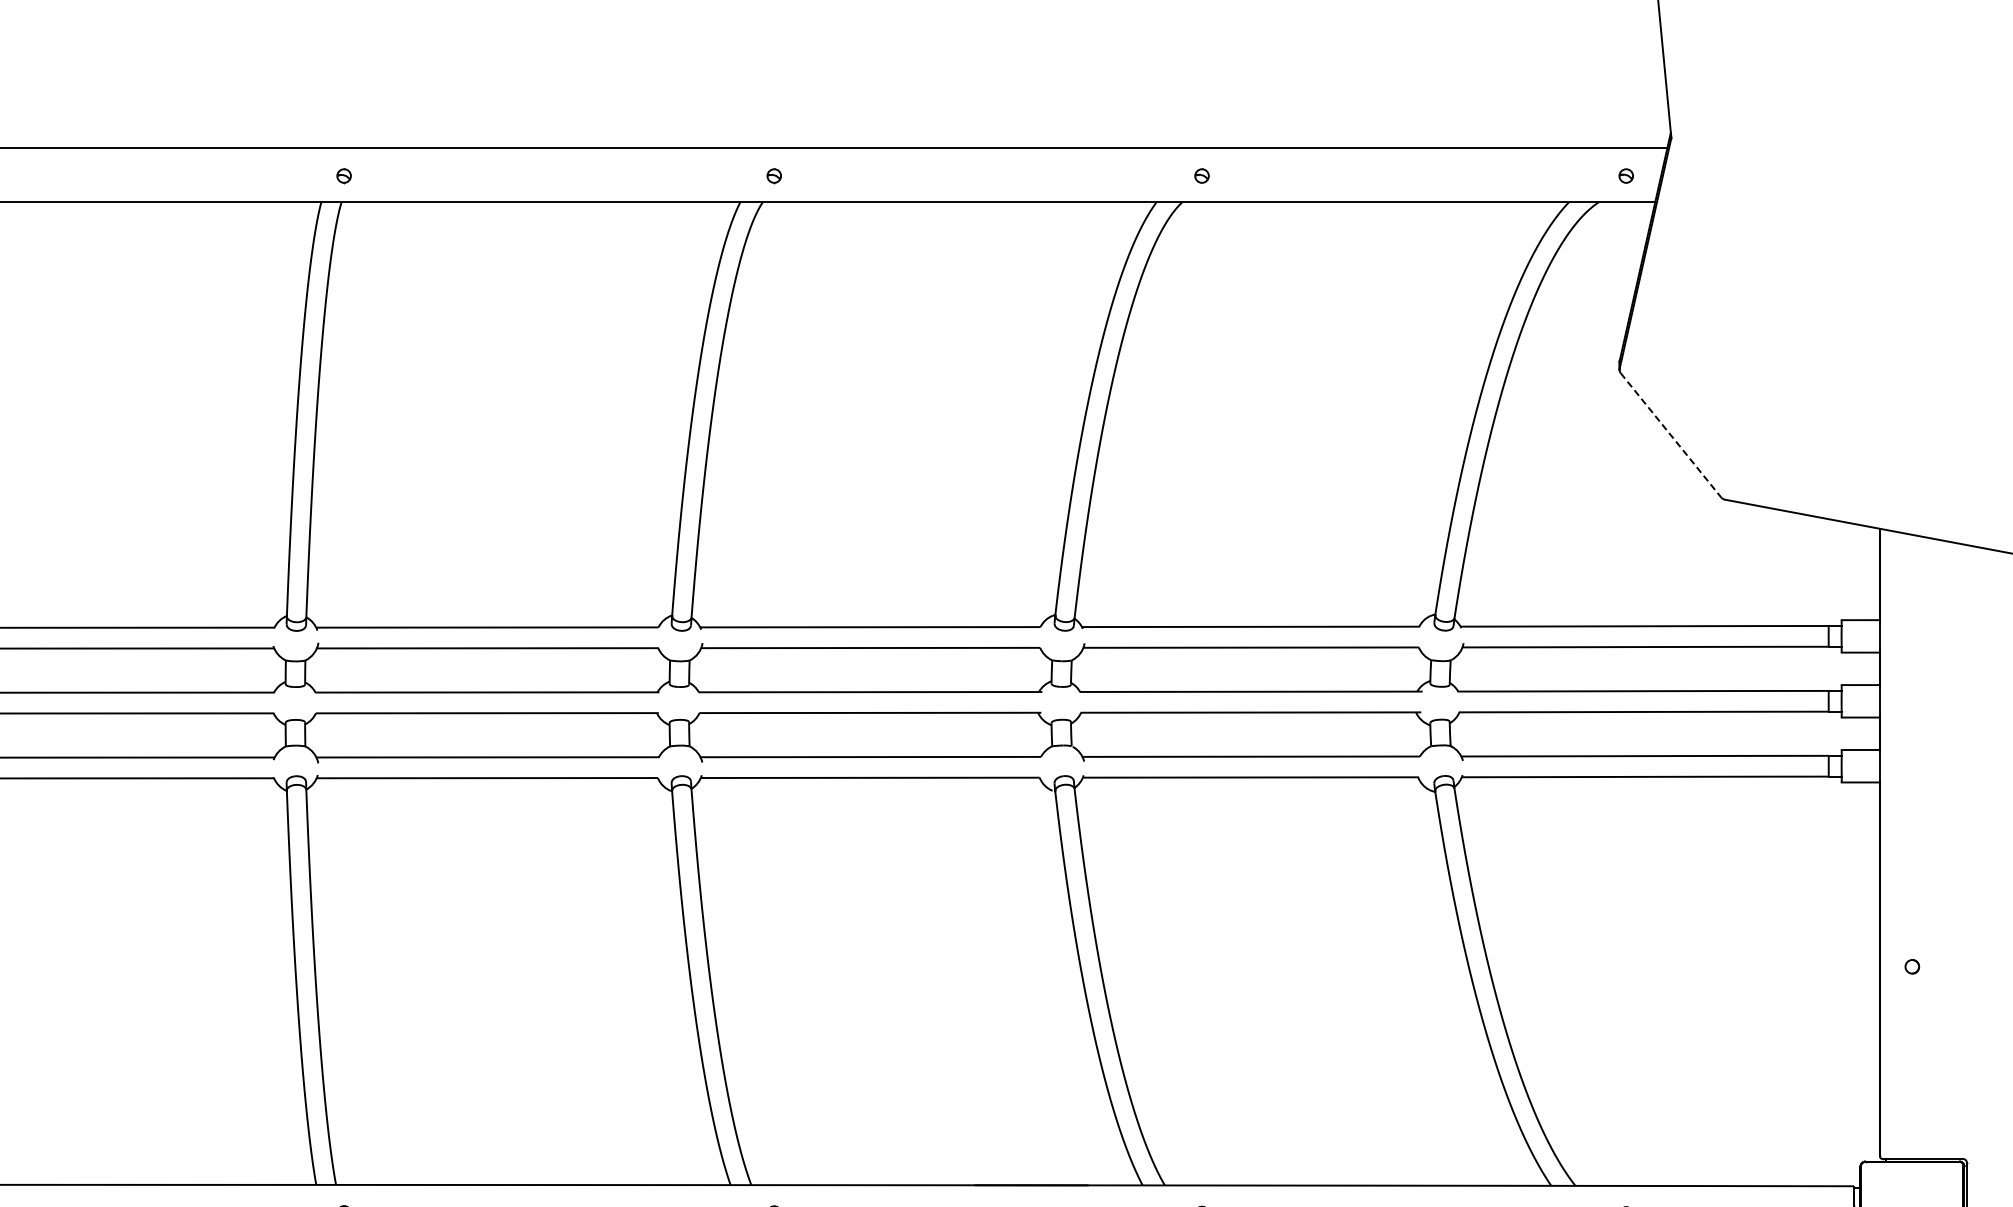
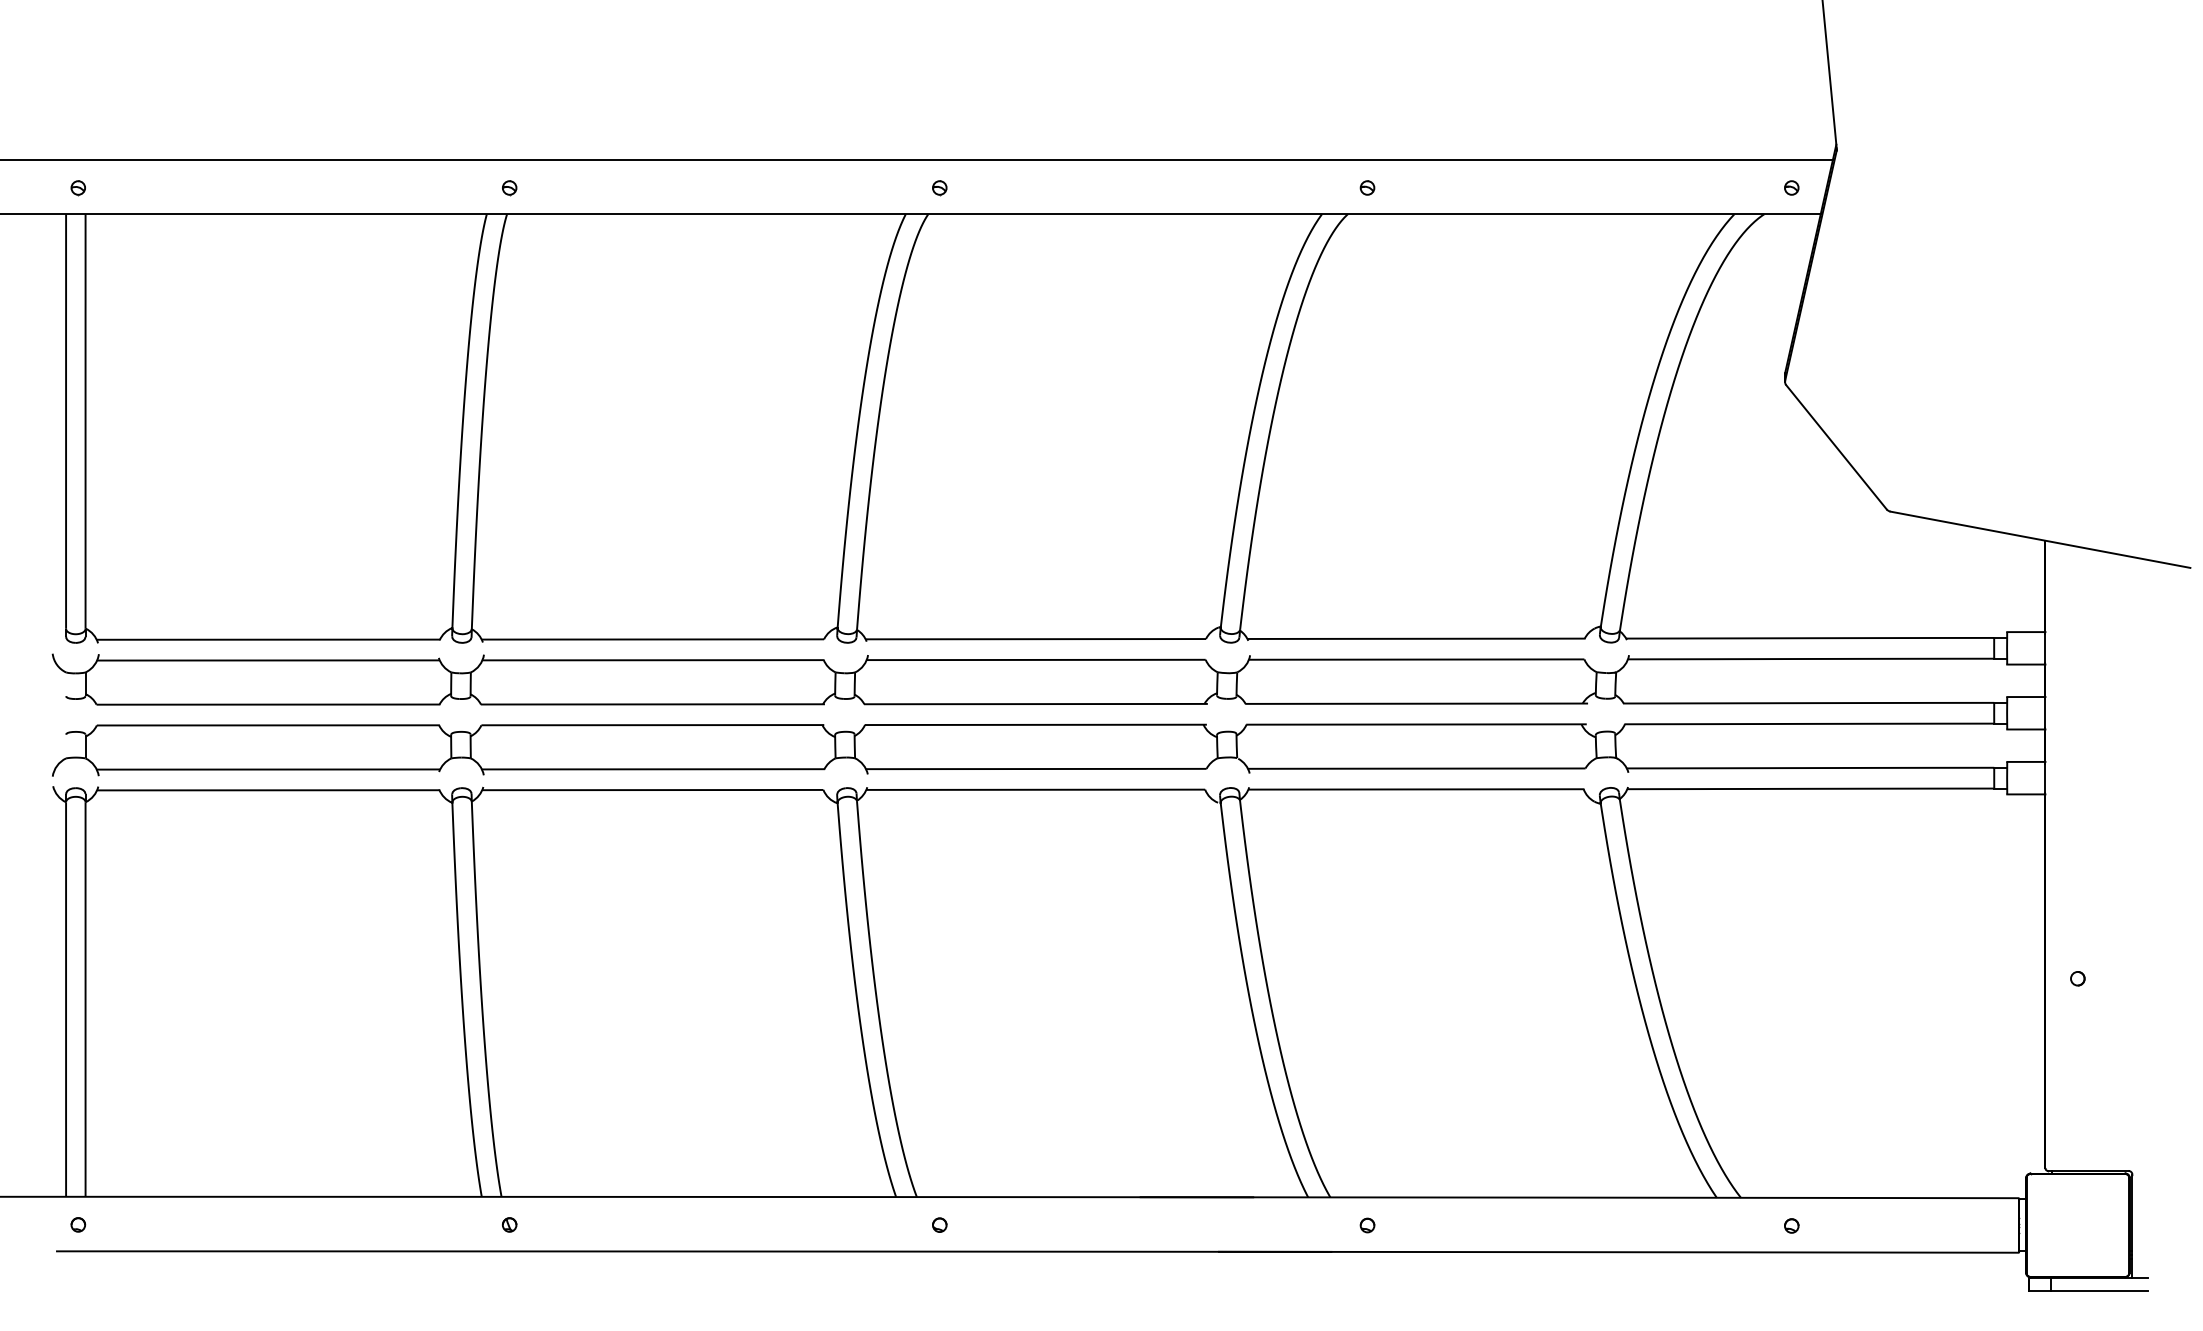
line: (1671, 435) -> (1836, 447), dashed -> solid

